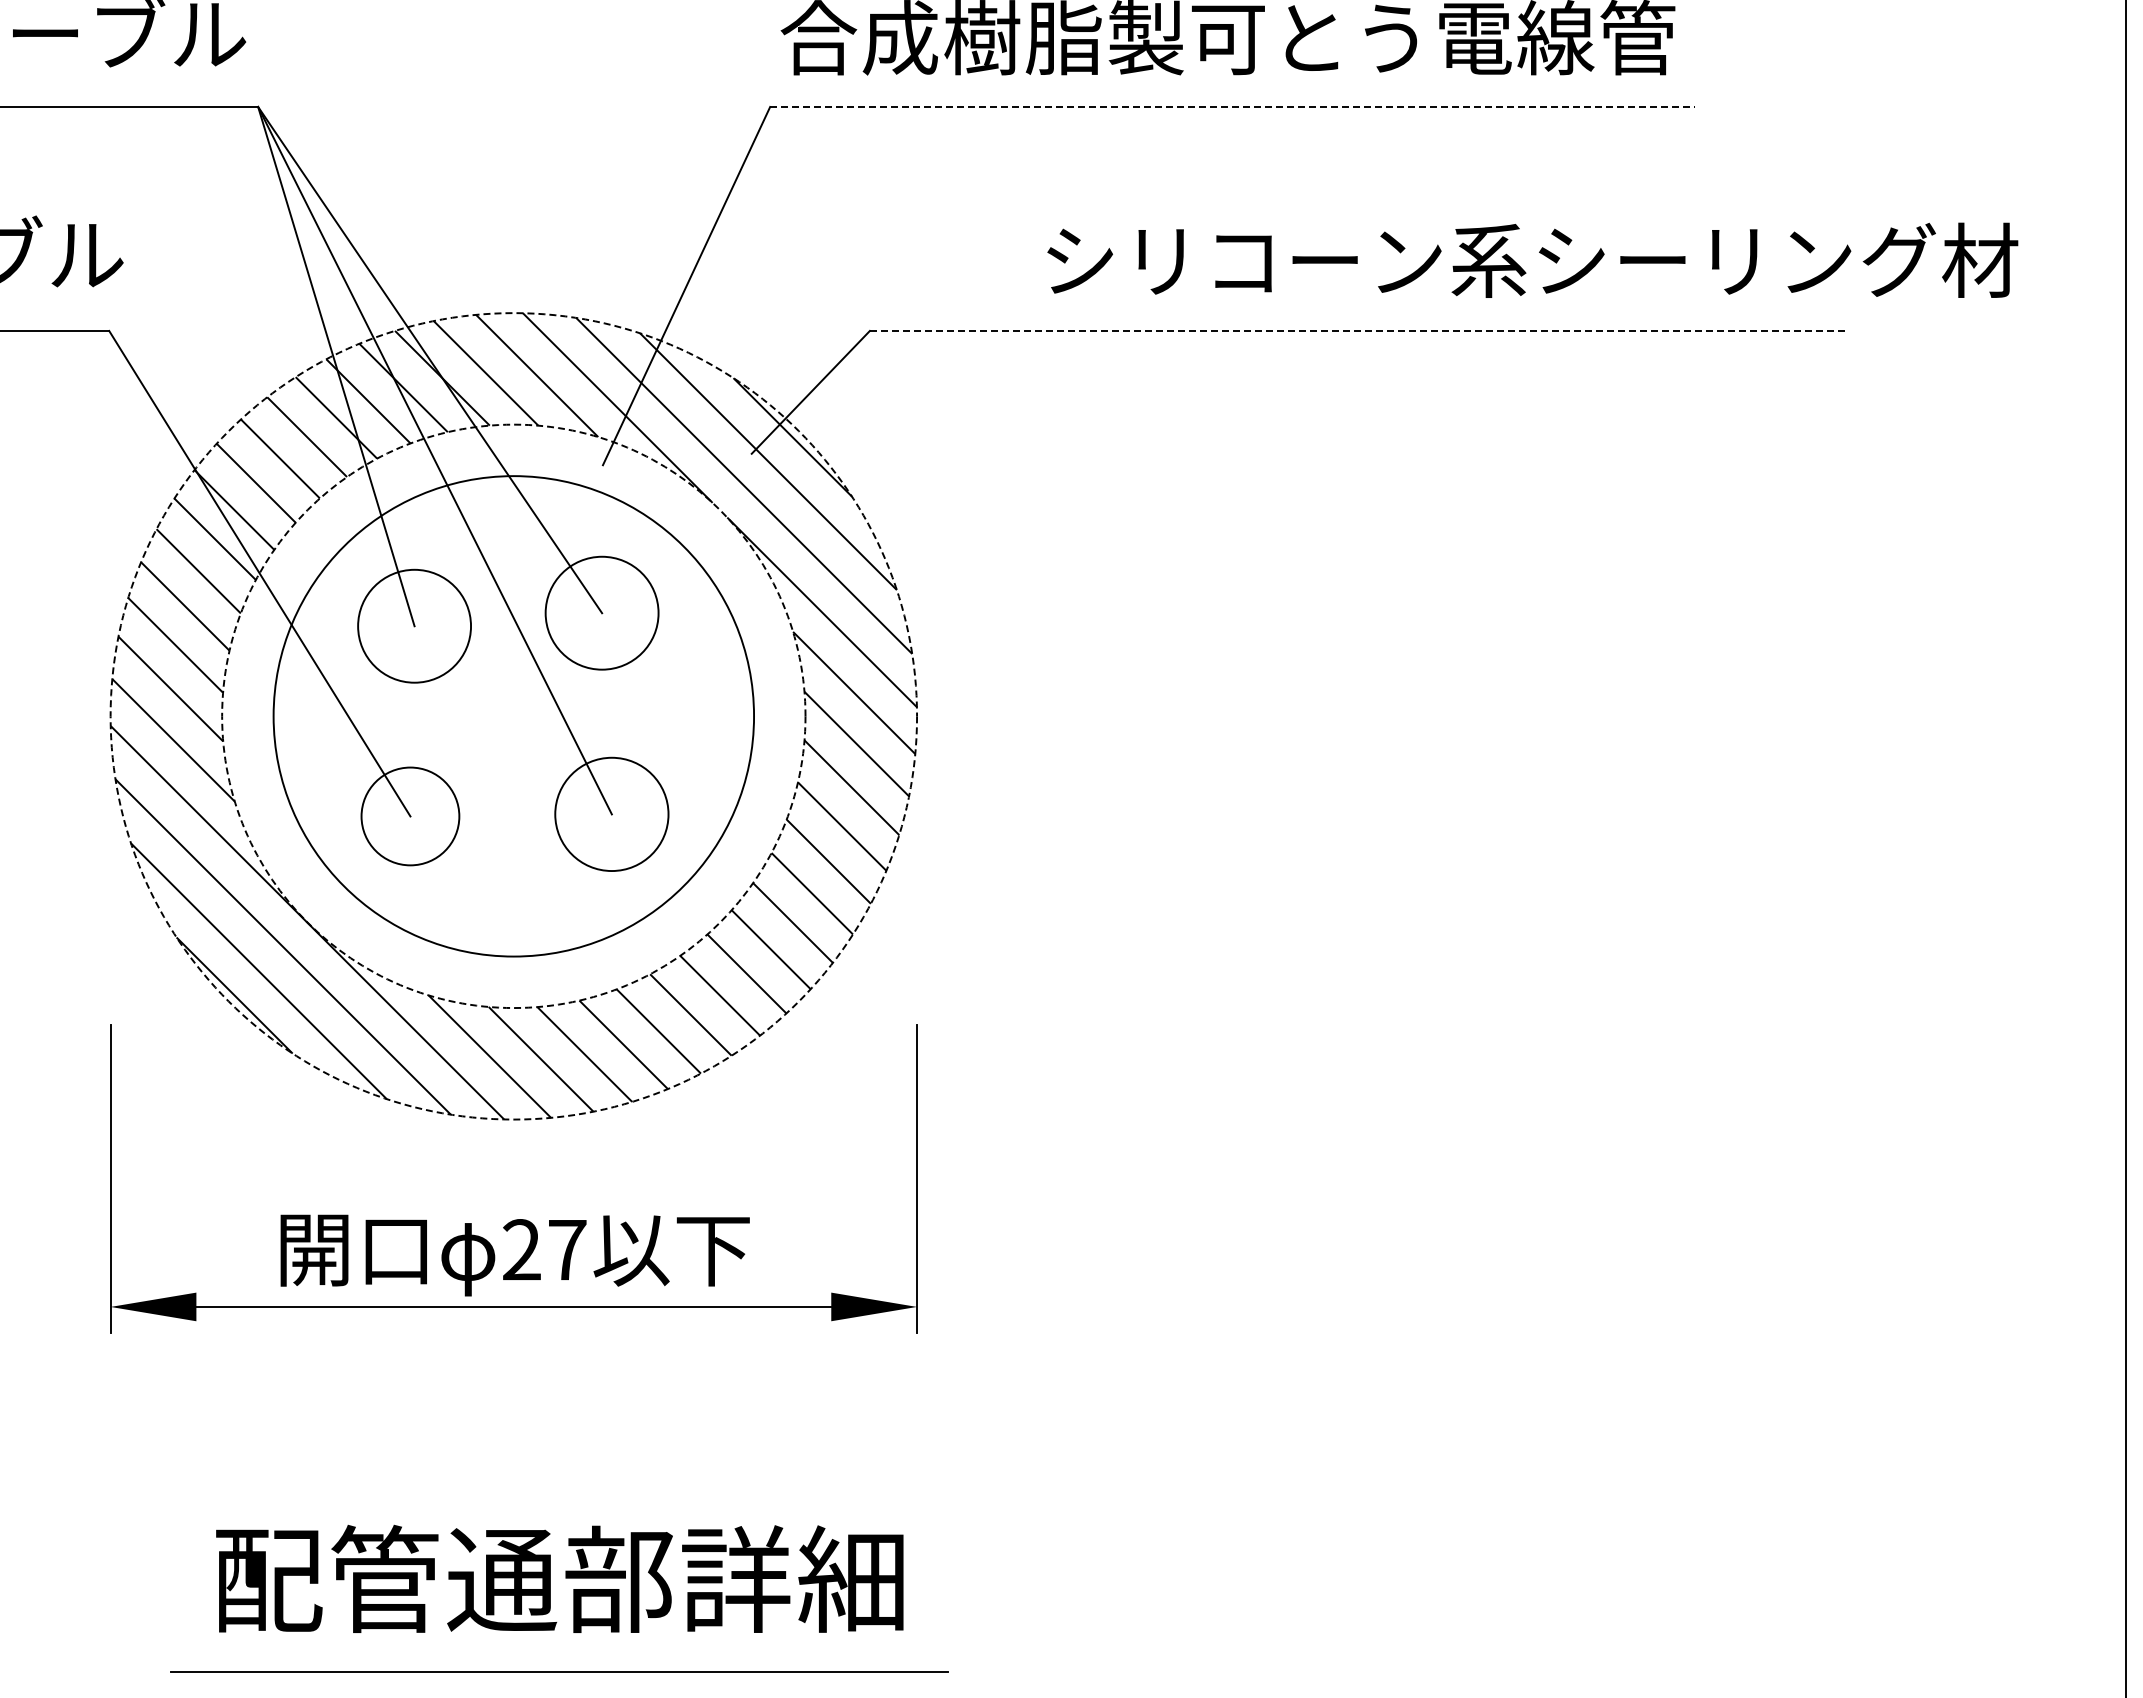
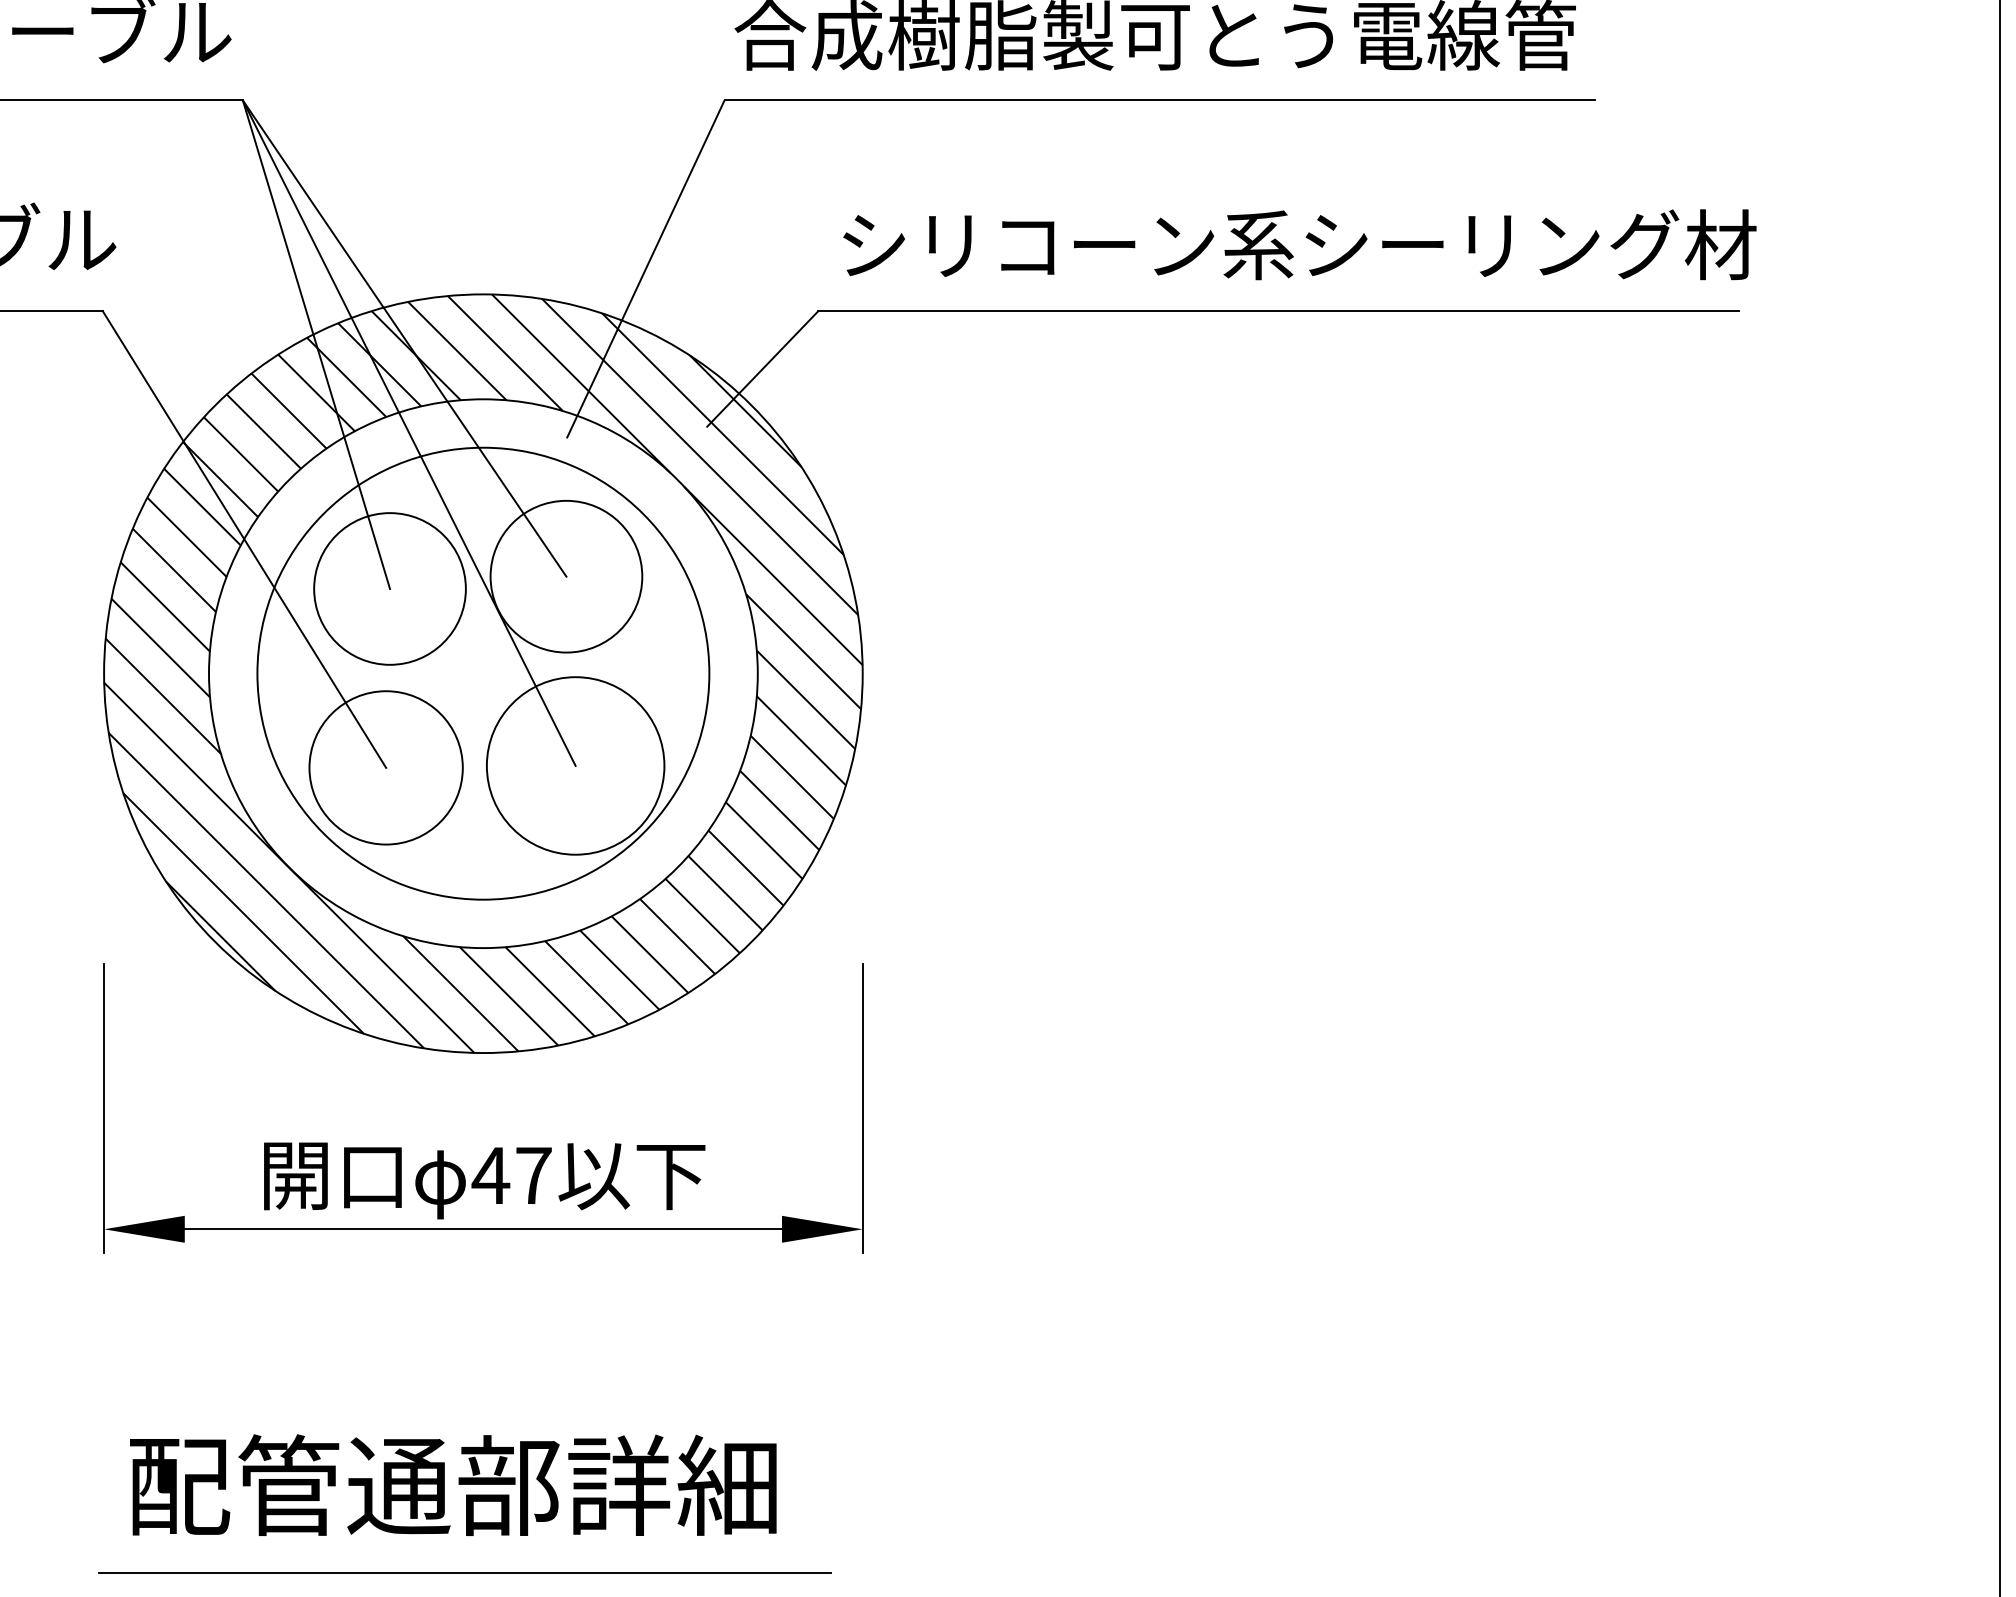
line: (1232, 106) -> (1159, 100), dashed -> solid
text: (1532, 259) -> (1299, 243), moved
line: (1359, 330) -> (1278, 310), dashed -> solid
circle: (601, 612) -> (565, 576), size x1.43
circle: (414, 625) -> (389, 588), size x1.43
circle: (513, 716) -> (483, 673), dashed -> solid
circle: (513, 716) -> (483, 673), dashed -> solid
circle: (611, 814) -> (575, 766), size x1.67
circle: (409, 815) -> (385, 766), size x1.67
text: (521, 1249) -> (490, 1175), 27 -> 47
text: (559, 1578) -> (452, 1484), moved
line: (559, 1671) -> (465, 1572), moved

